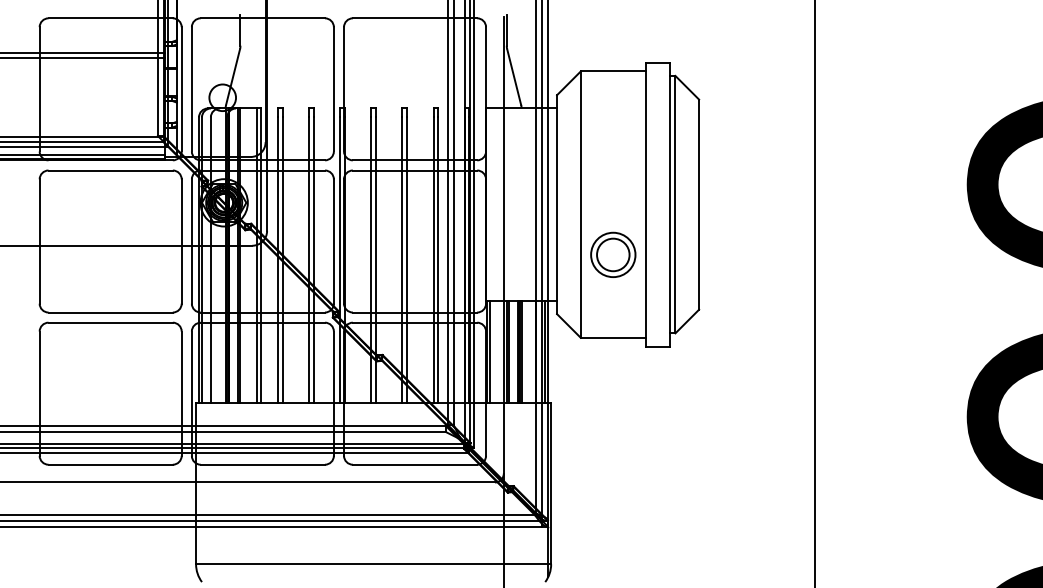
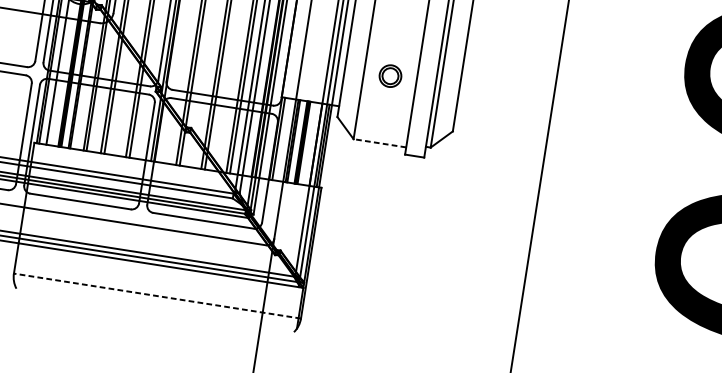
part: (613, 254) -> (390, 75), size x0.6
line: (613, 337) -> (380, 143), solid -> dashed
line: (373, 564) -> (157, 296), solid -> dashed

